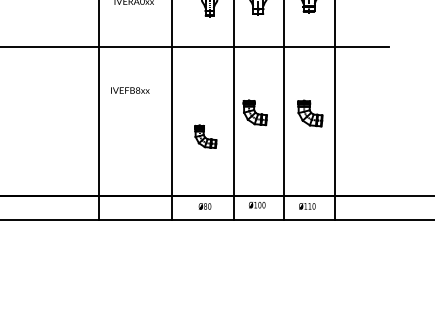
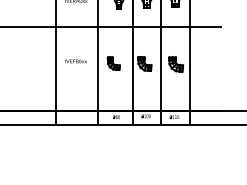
text: (129, 90) -> (75, 61), moved
part: (205, 136) -> (113, 63), moved

